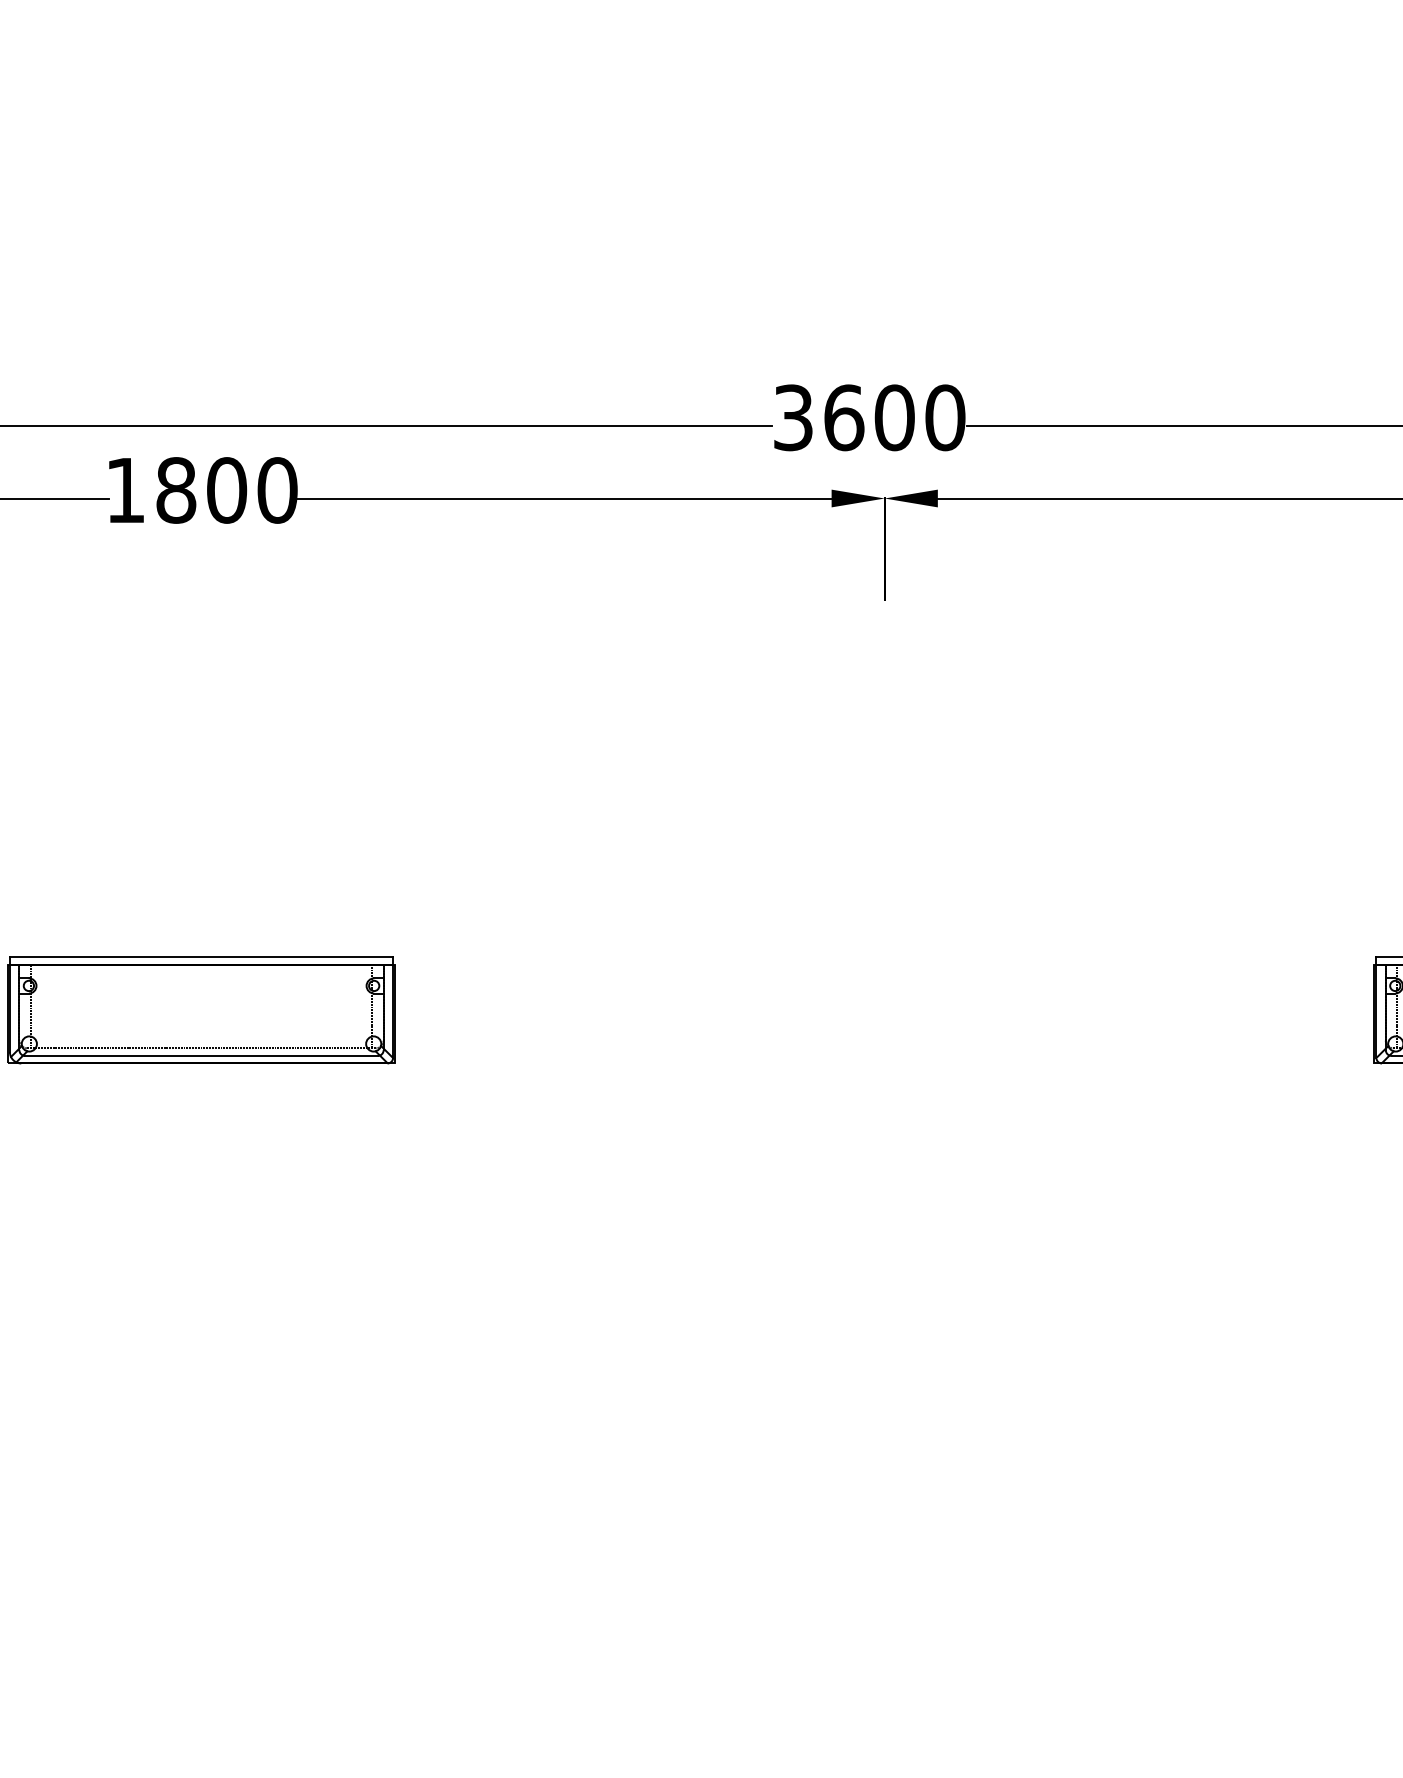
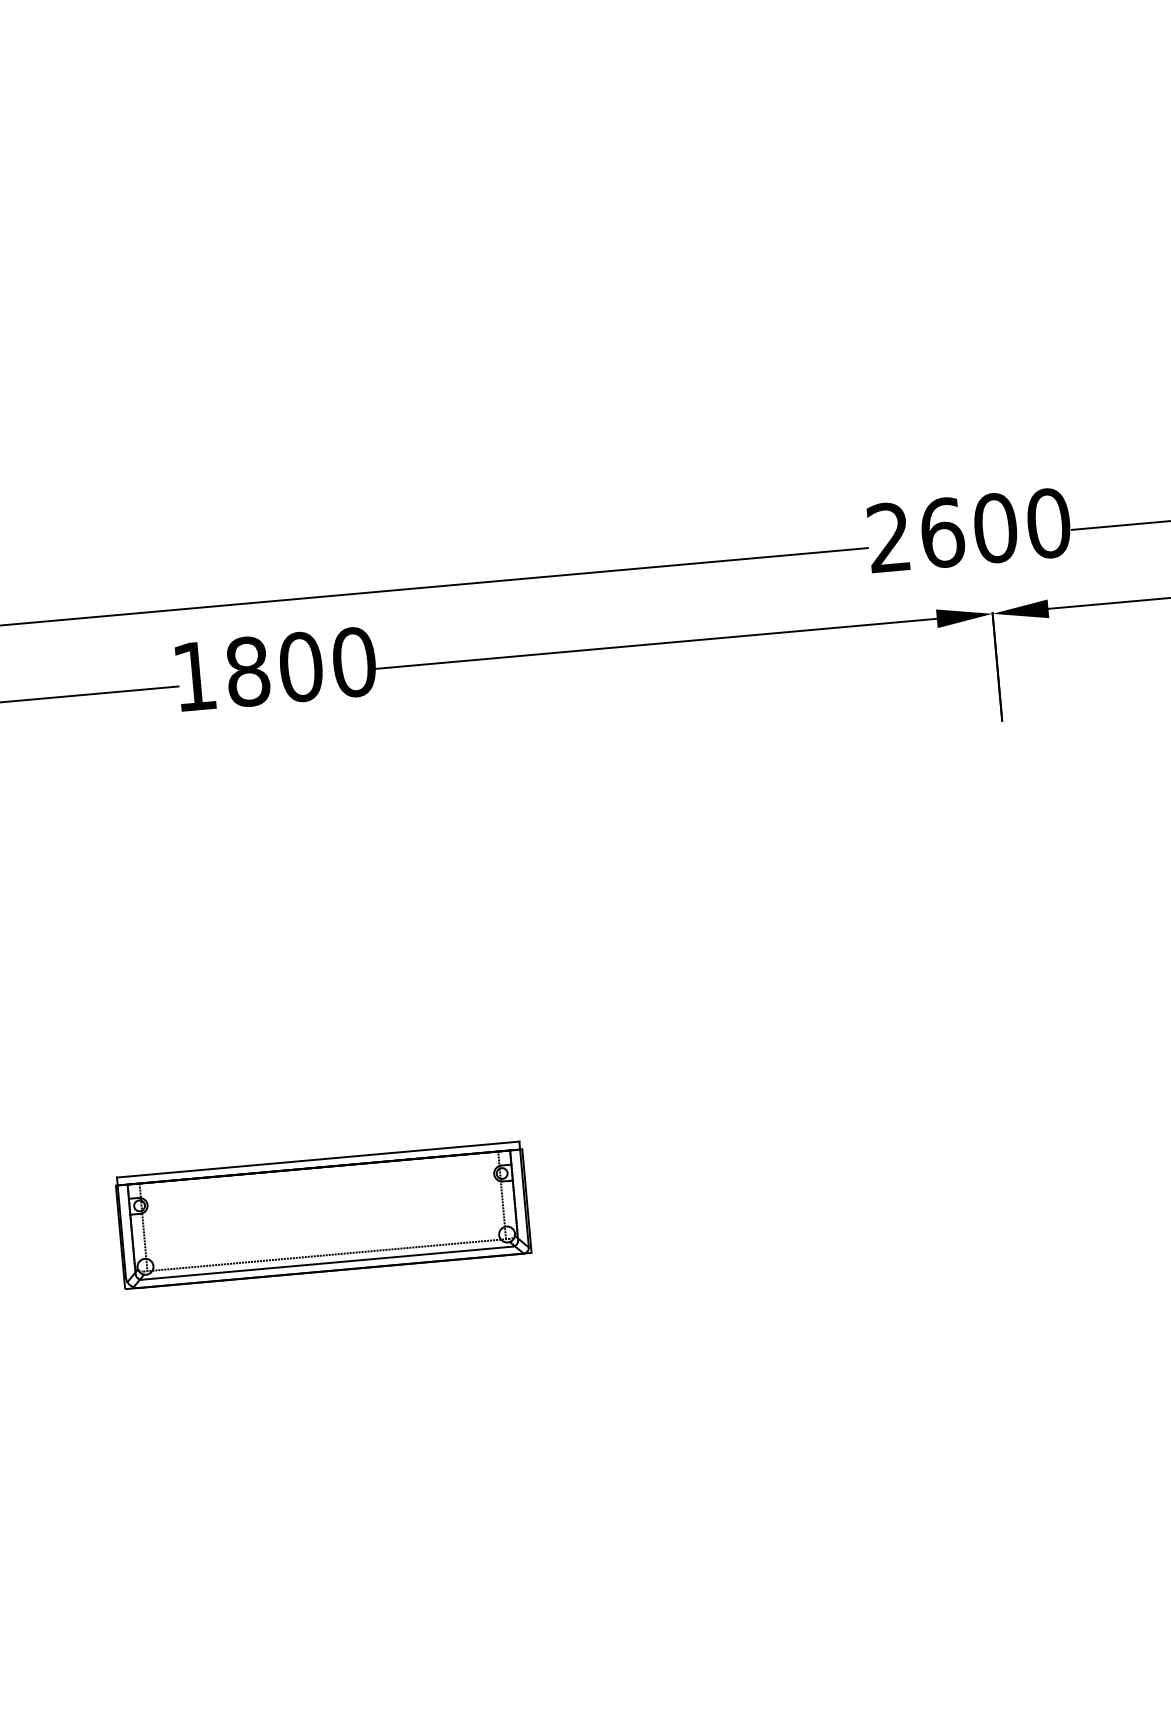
text: (793, 417) -> (889, 537), 3600 -> 2600

